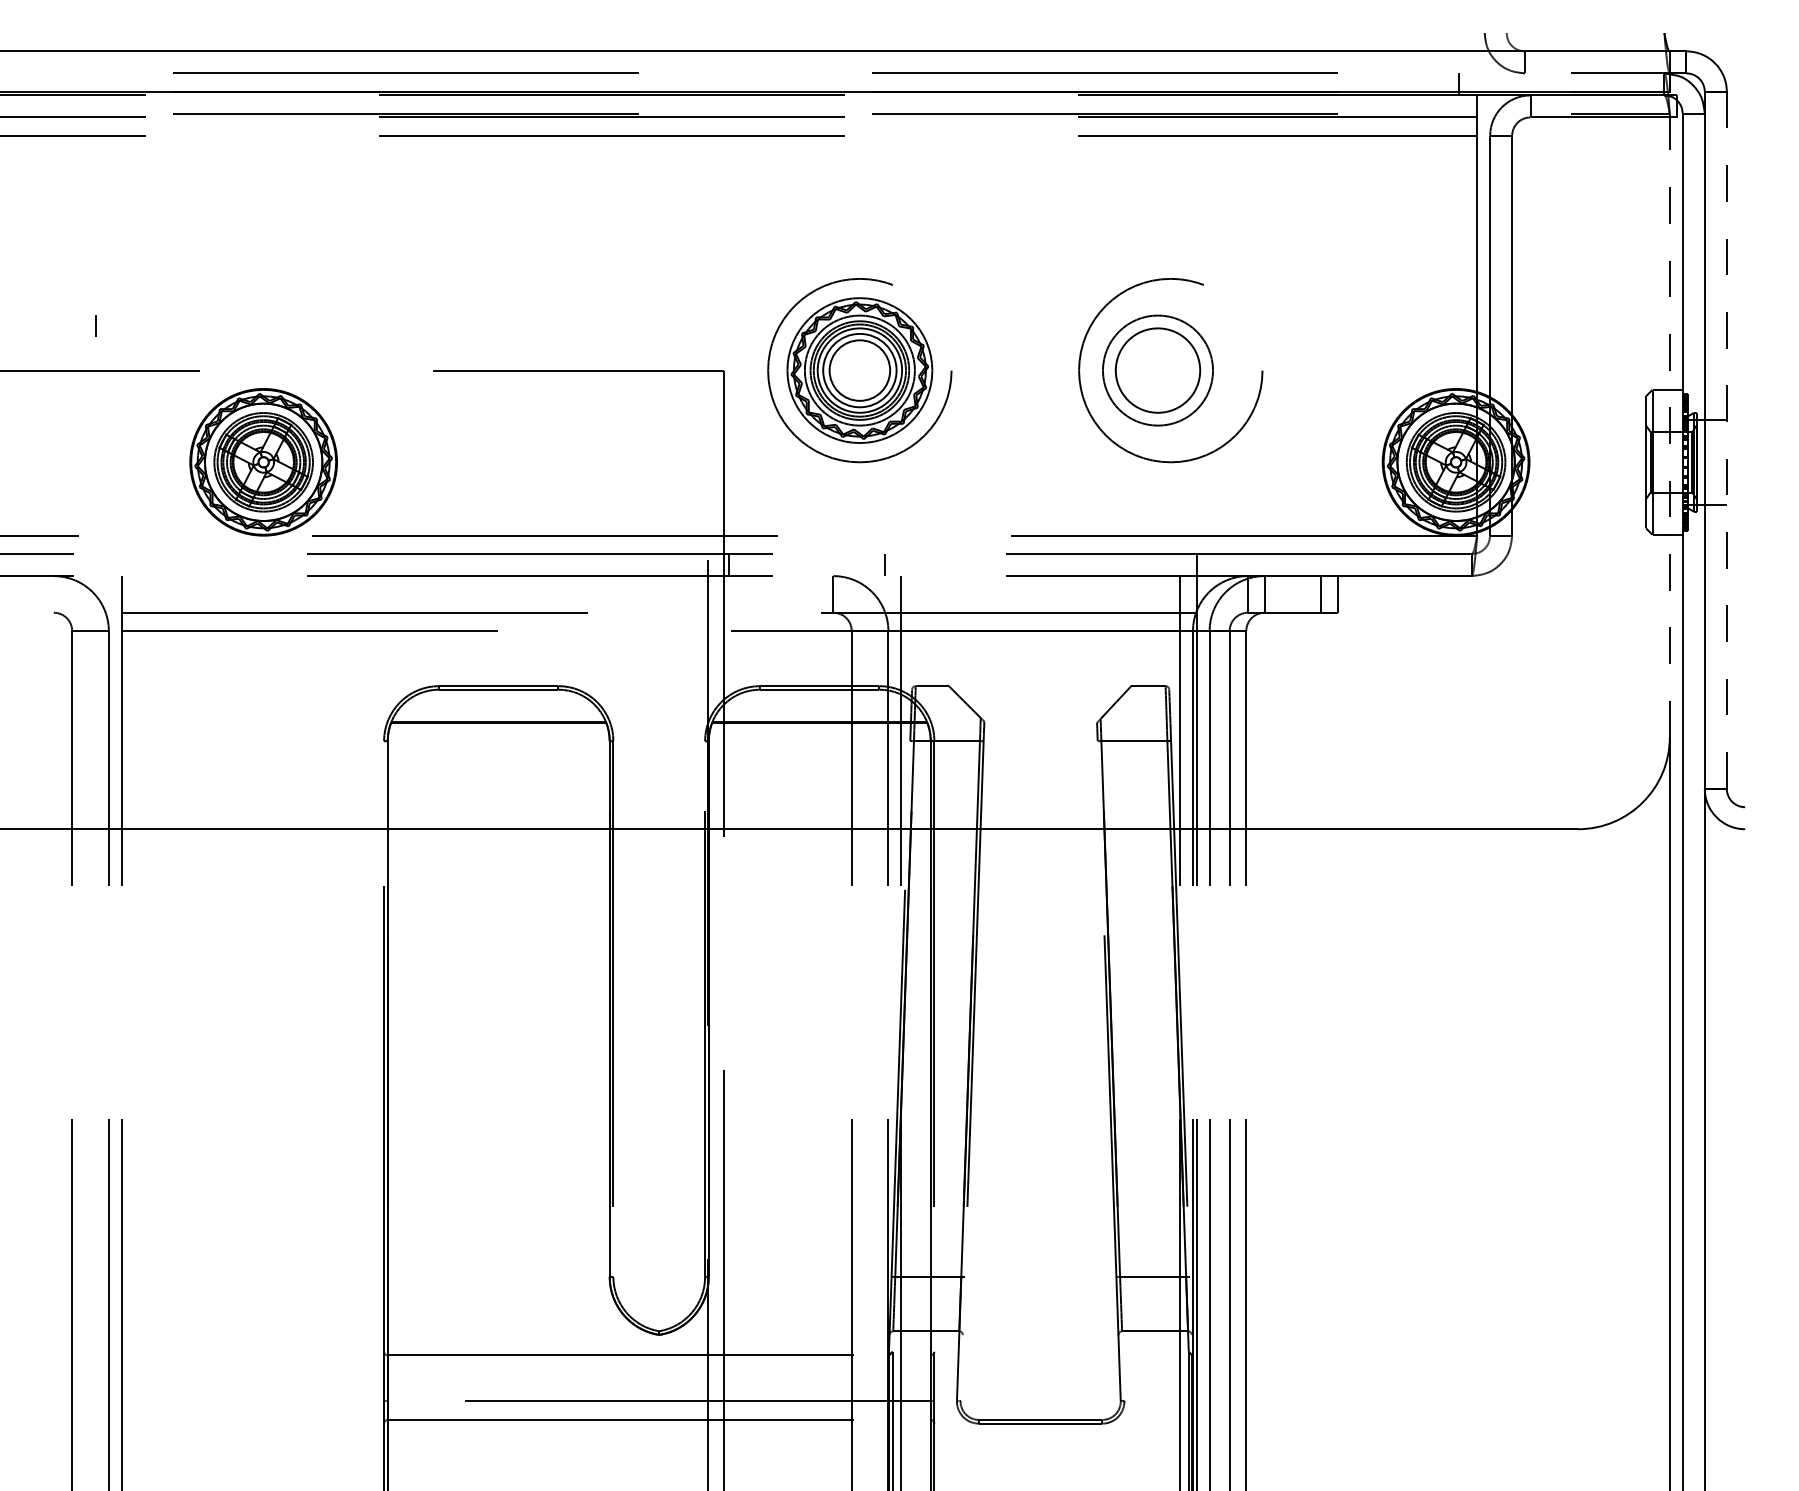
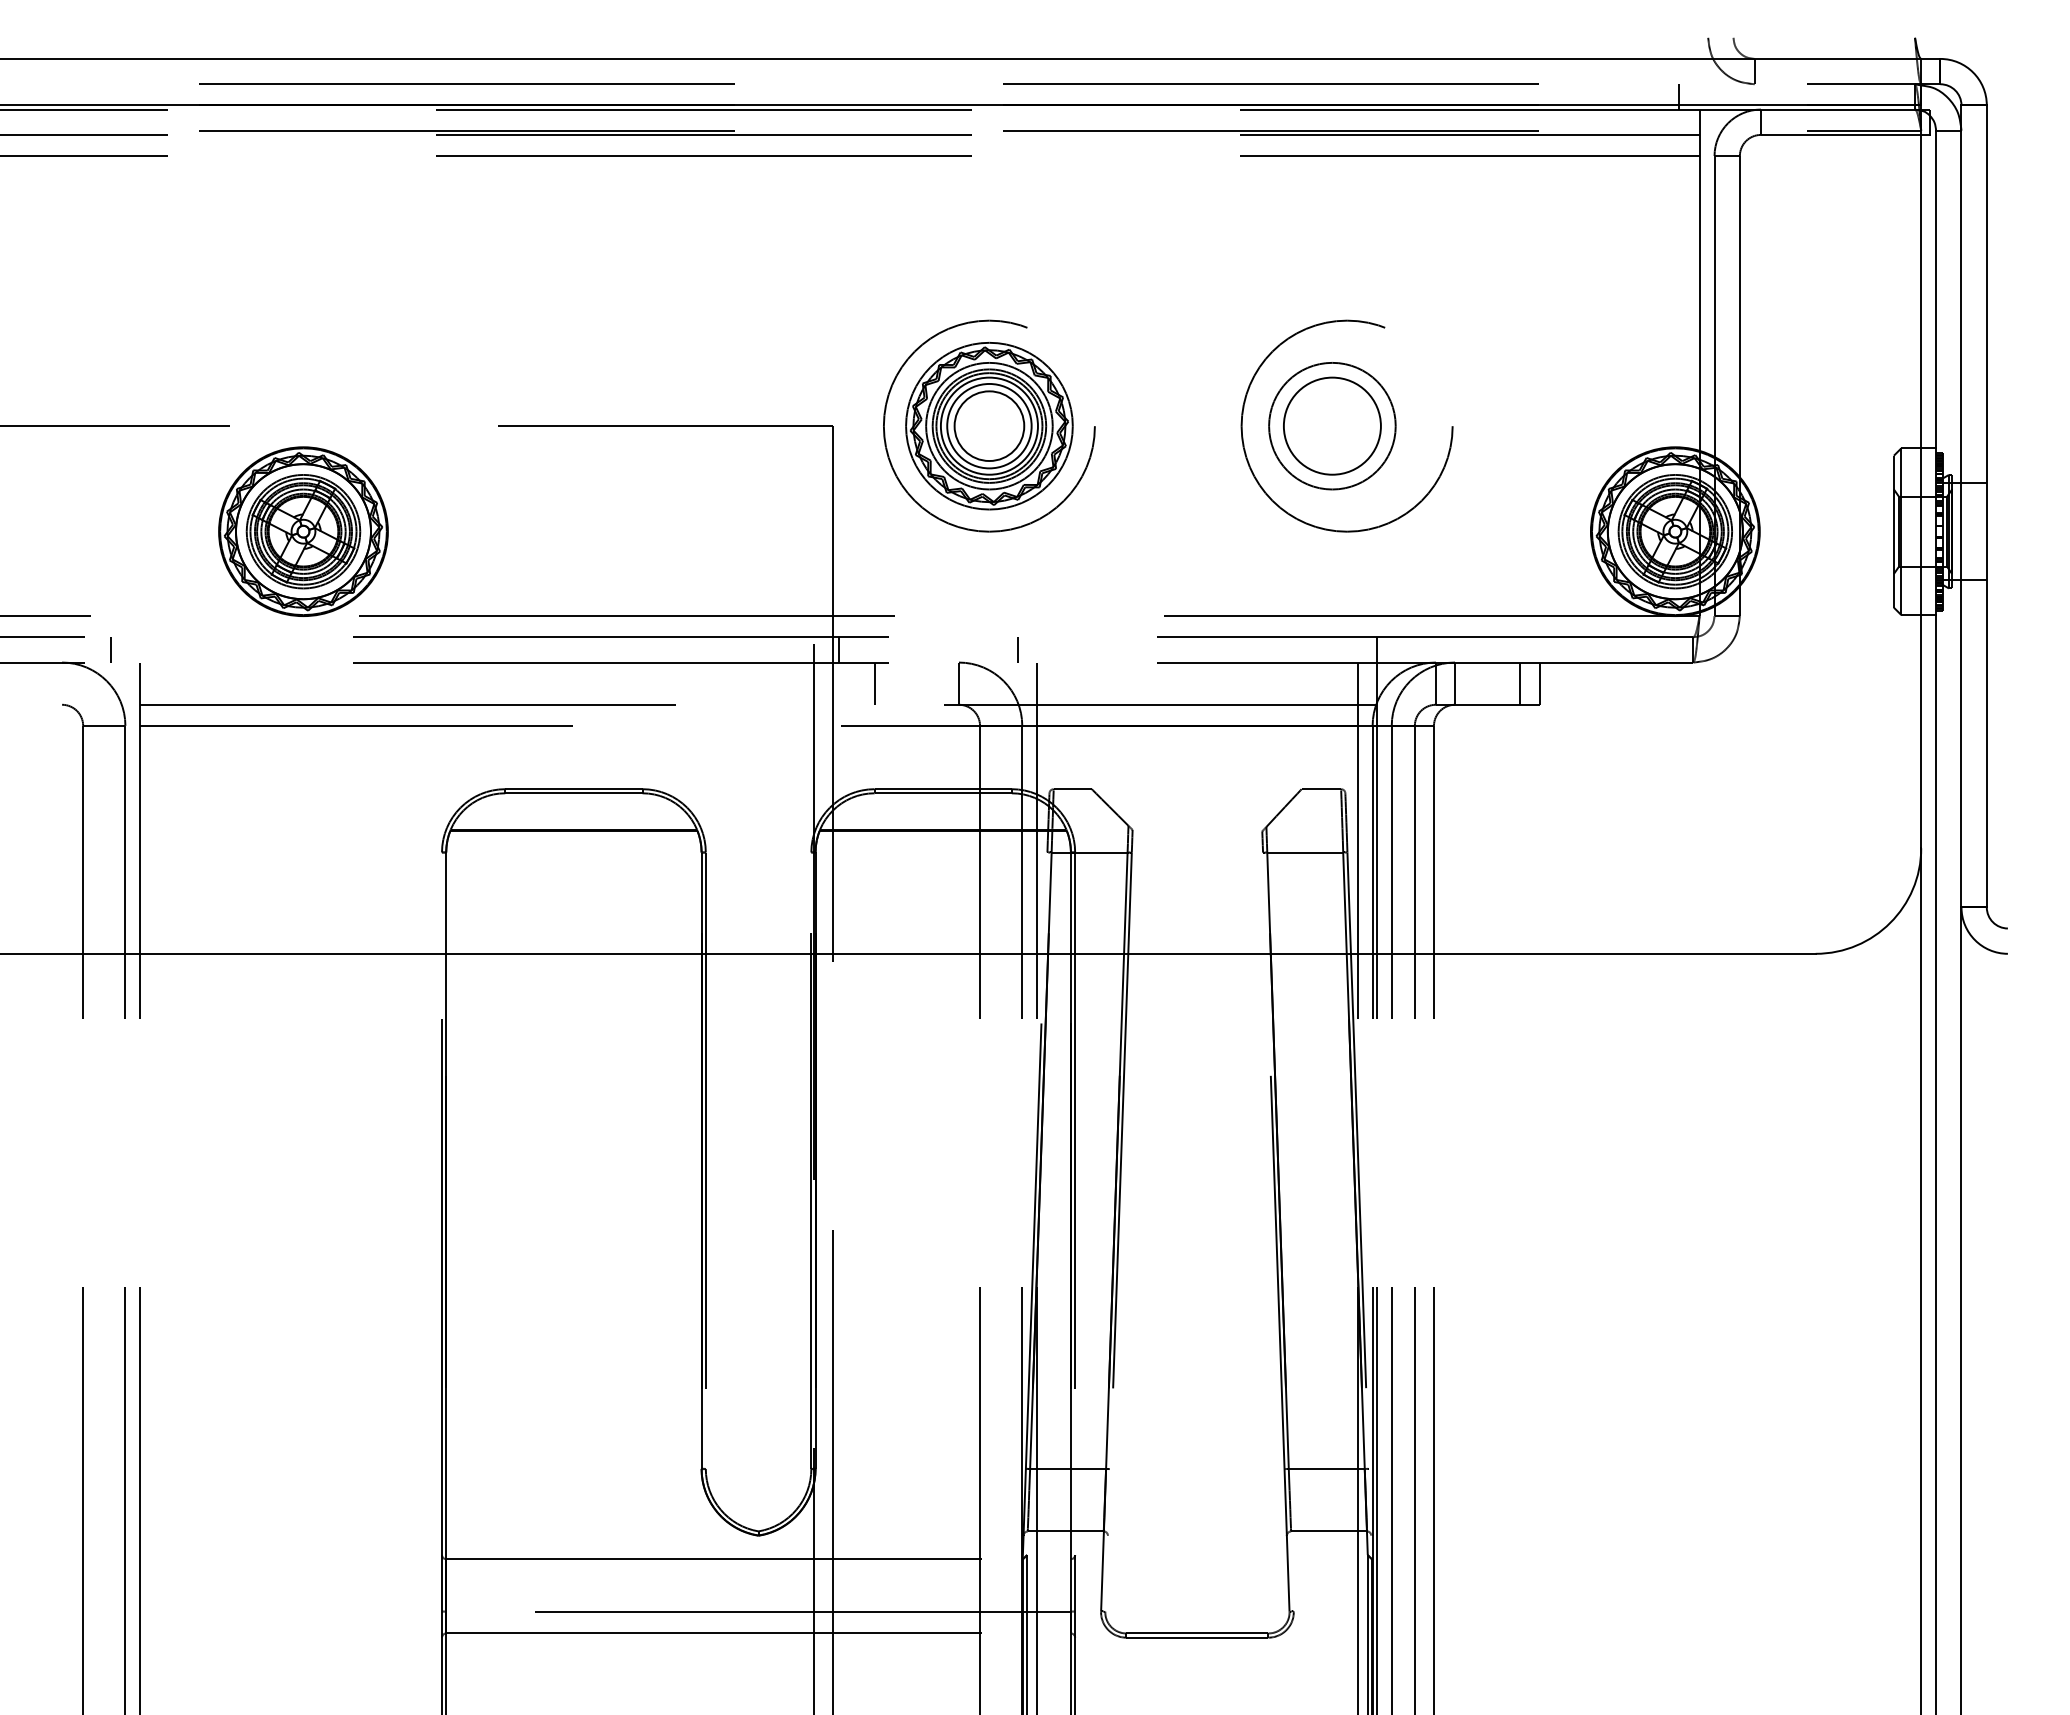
line: (95, 325) -> (110, 649), moved
line: (1670, 414) -> (1921, 476), dashed -> solid
line: (1726, 440) -> (1986, 506), dashed -> solid
line: (759, 594) -> (874, 683), added

